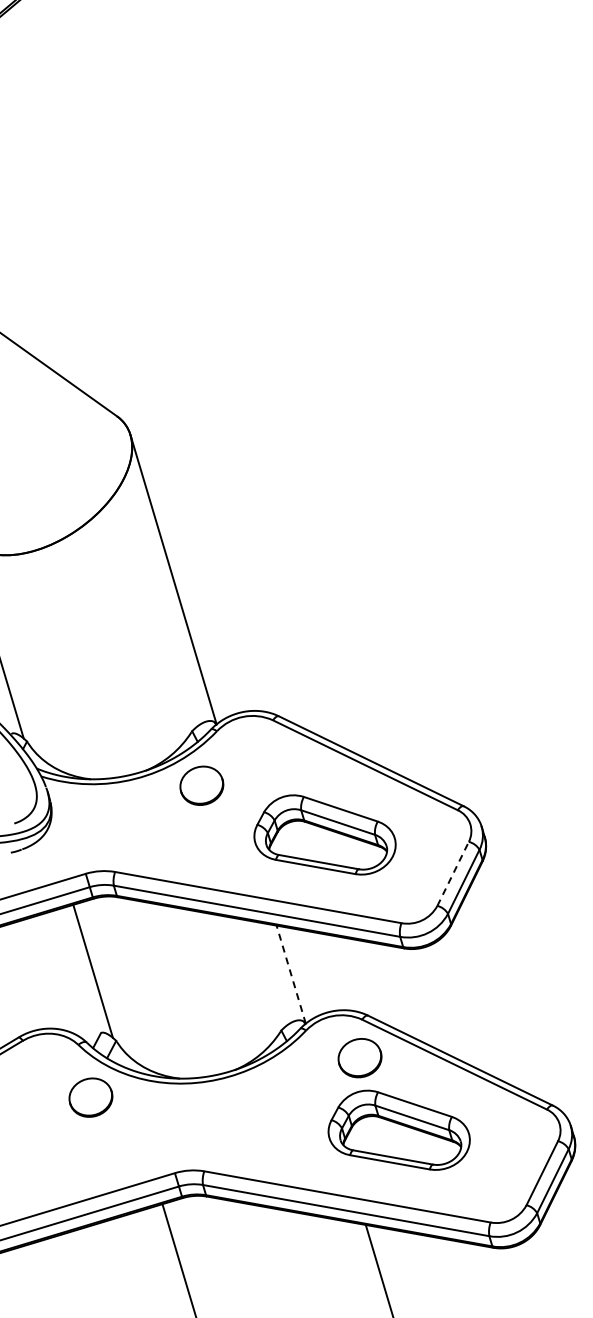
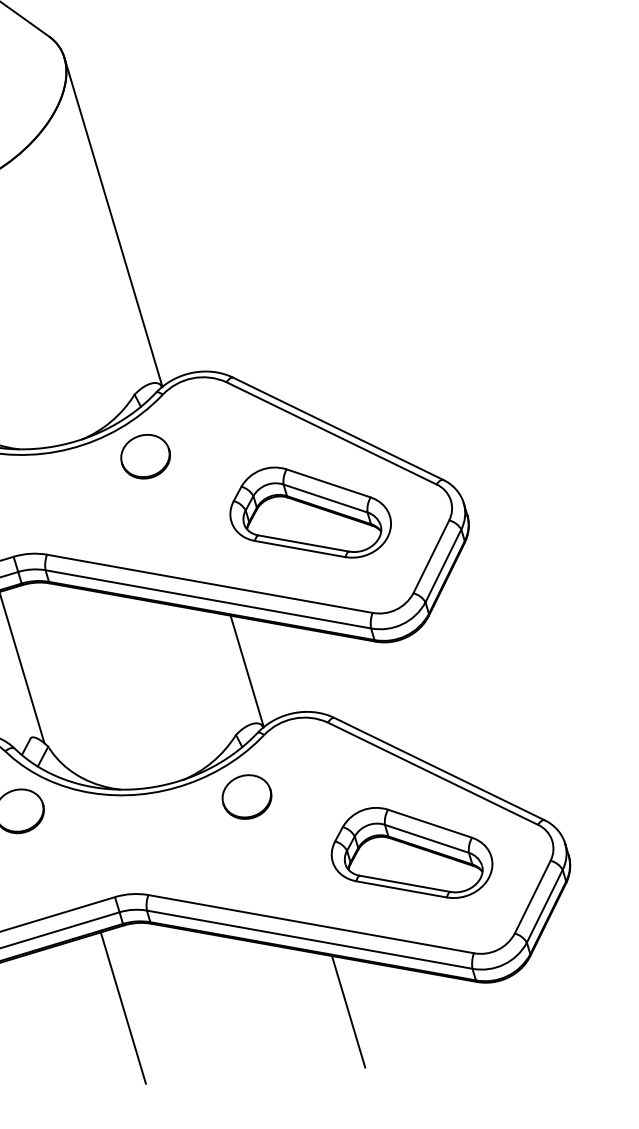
part: (324, 834) -> (310, 512), moved
line: (453, 873) -> (431, 556), dashed -> solid
line: (291, 974) -> (247, 671), dashed -> solid
part: (359, 1058) -> (246, 797), moved
part: (398, 1129) -> (411, 852), moved

